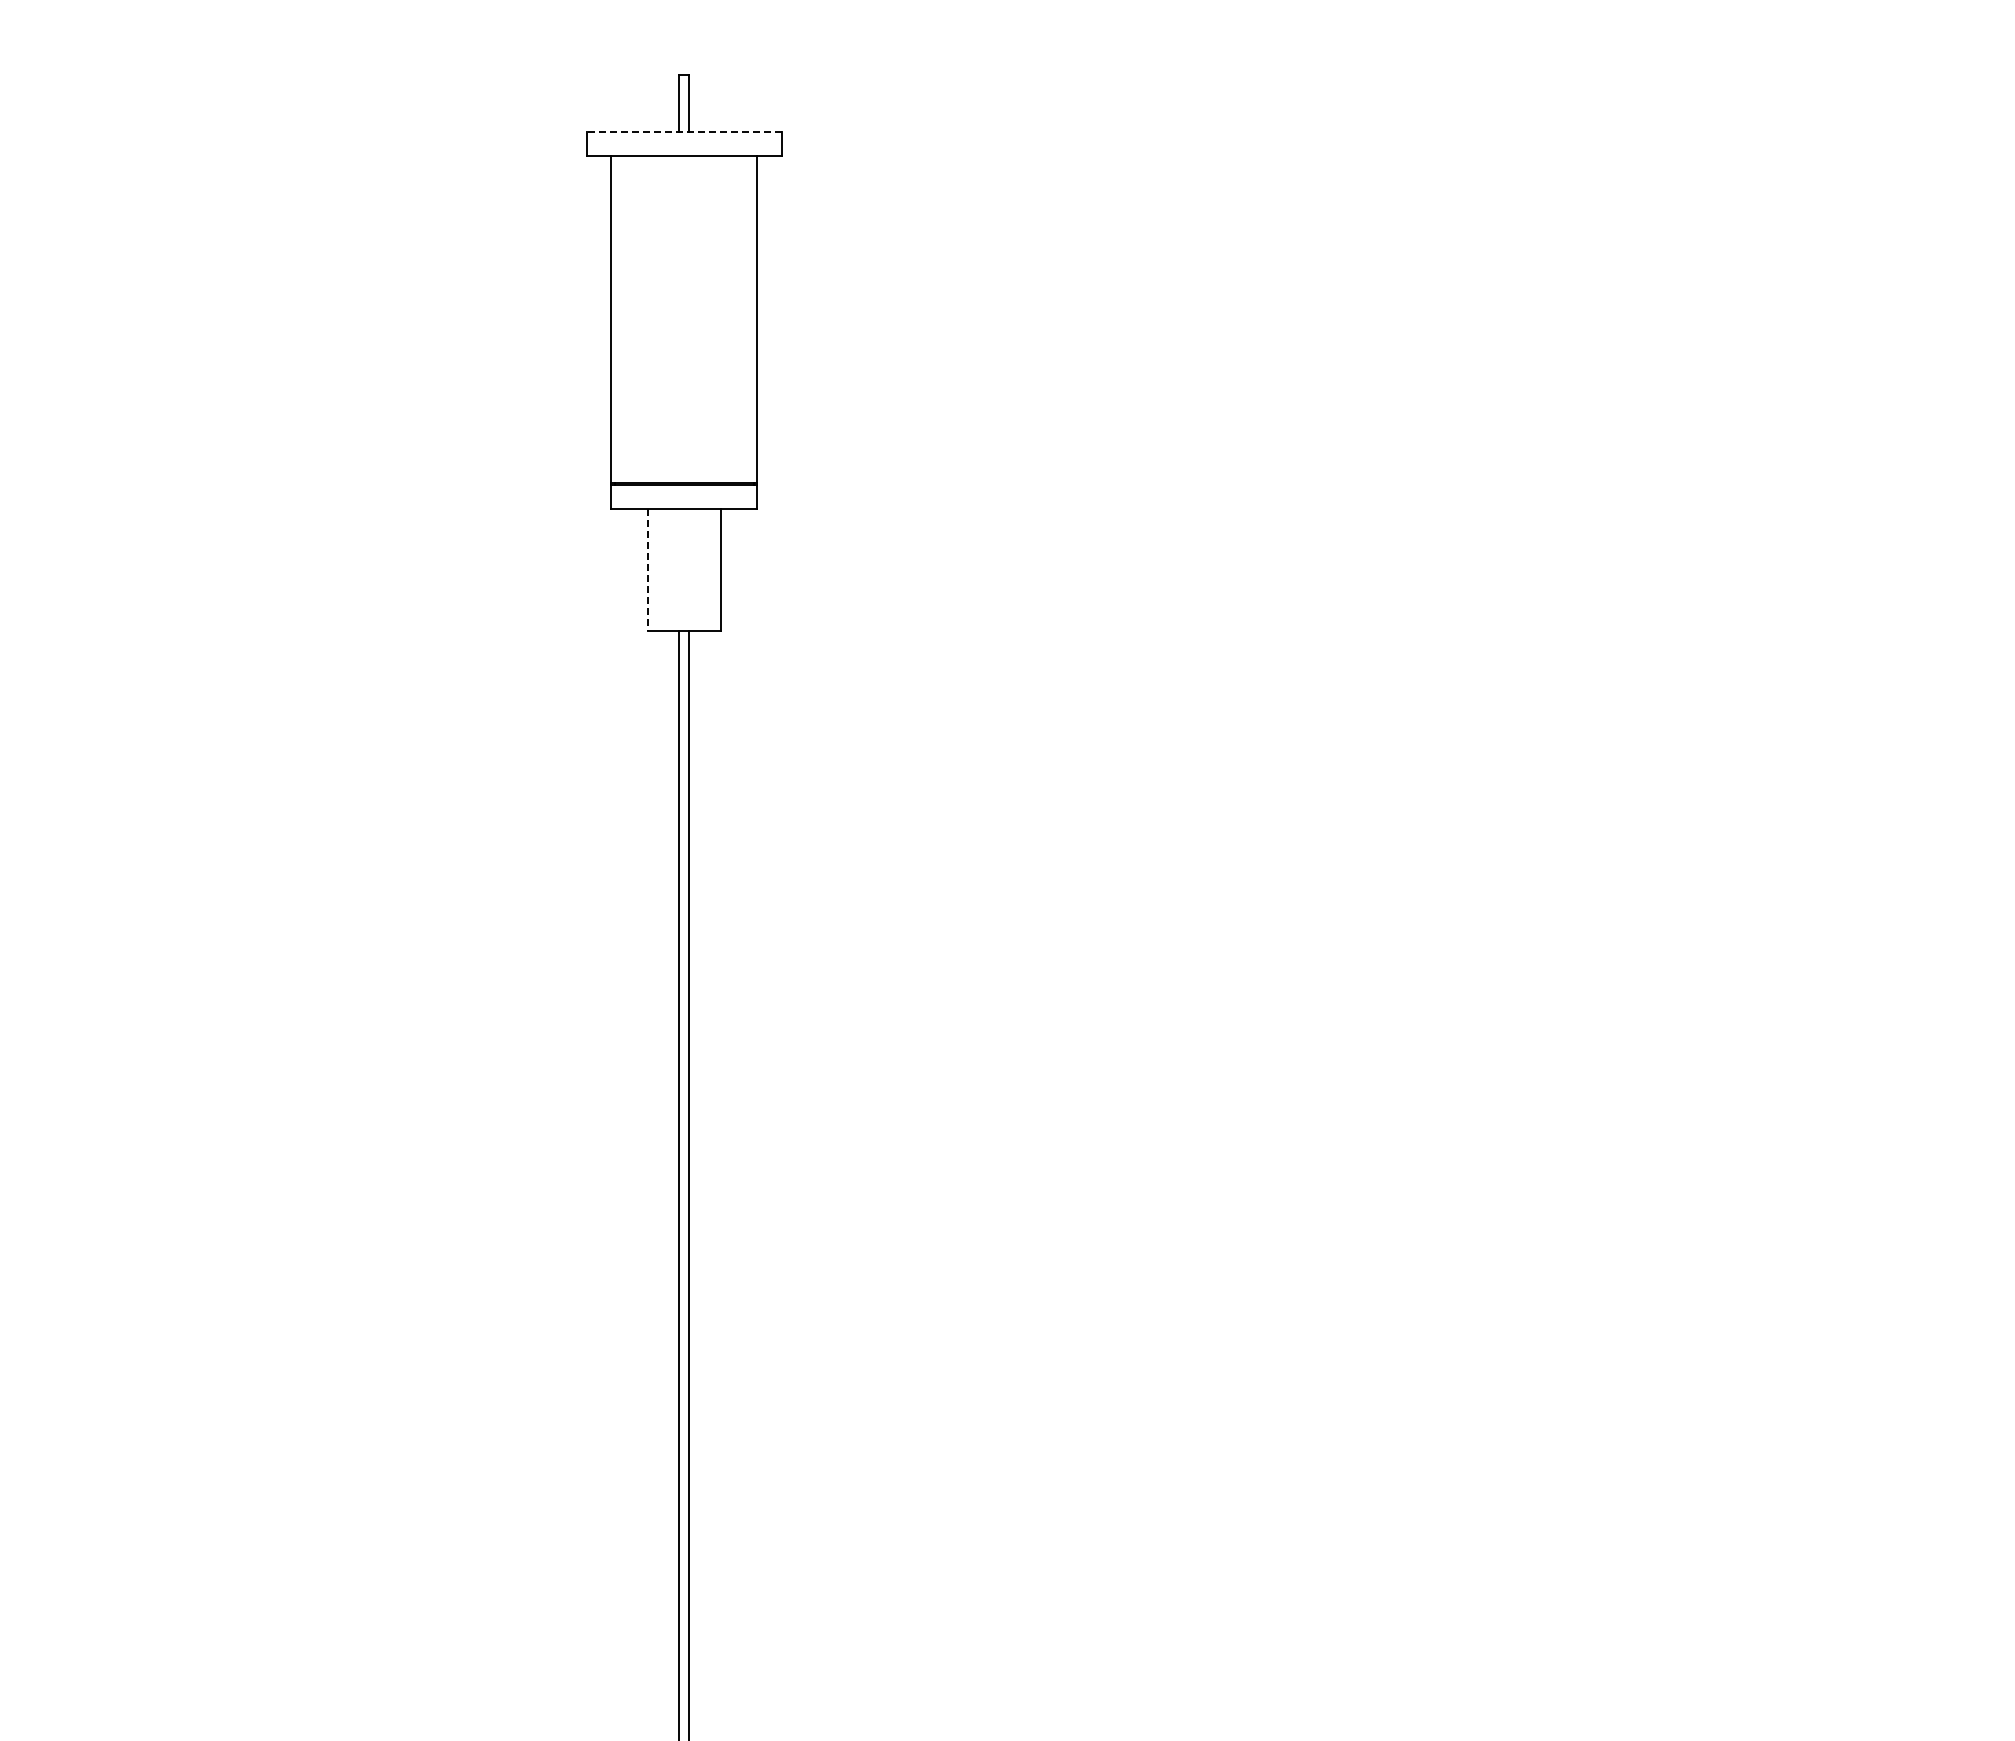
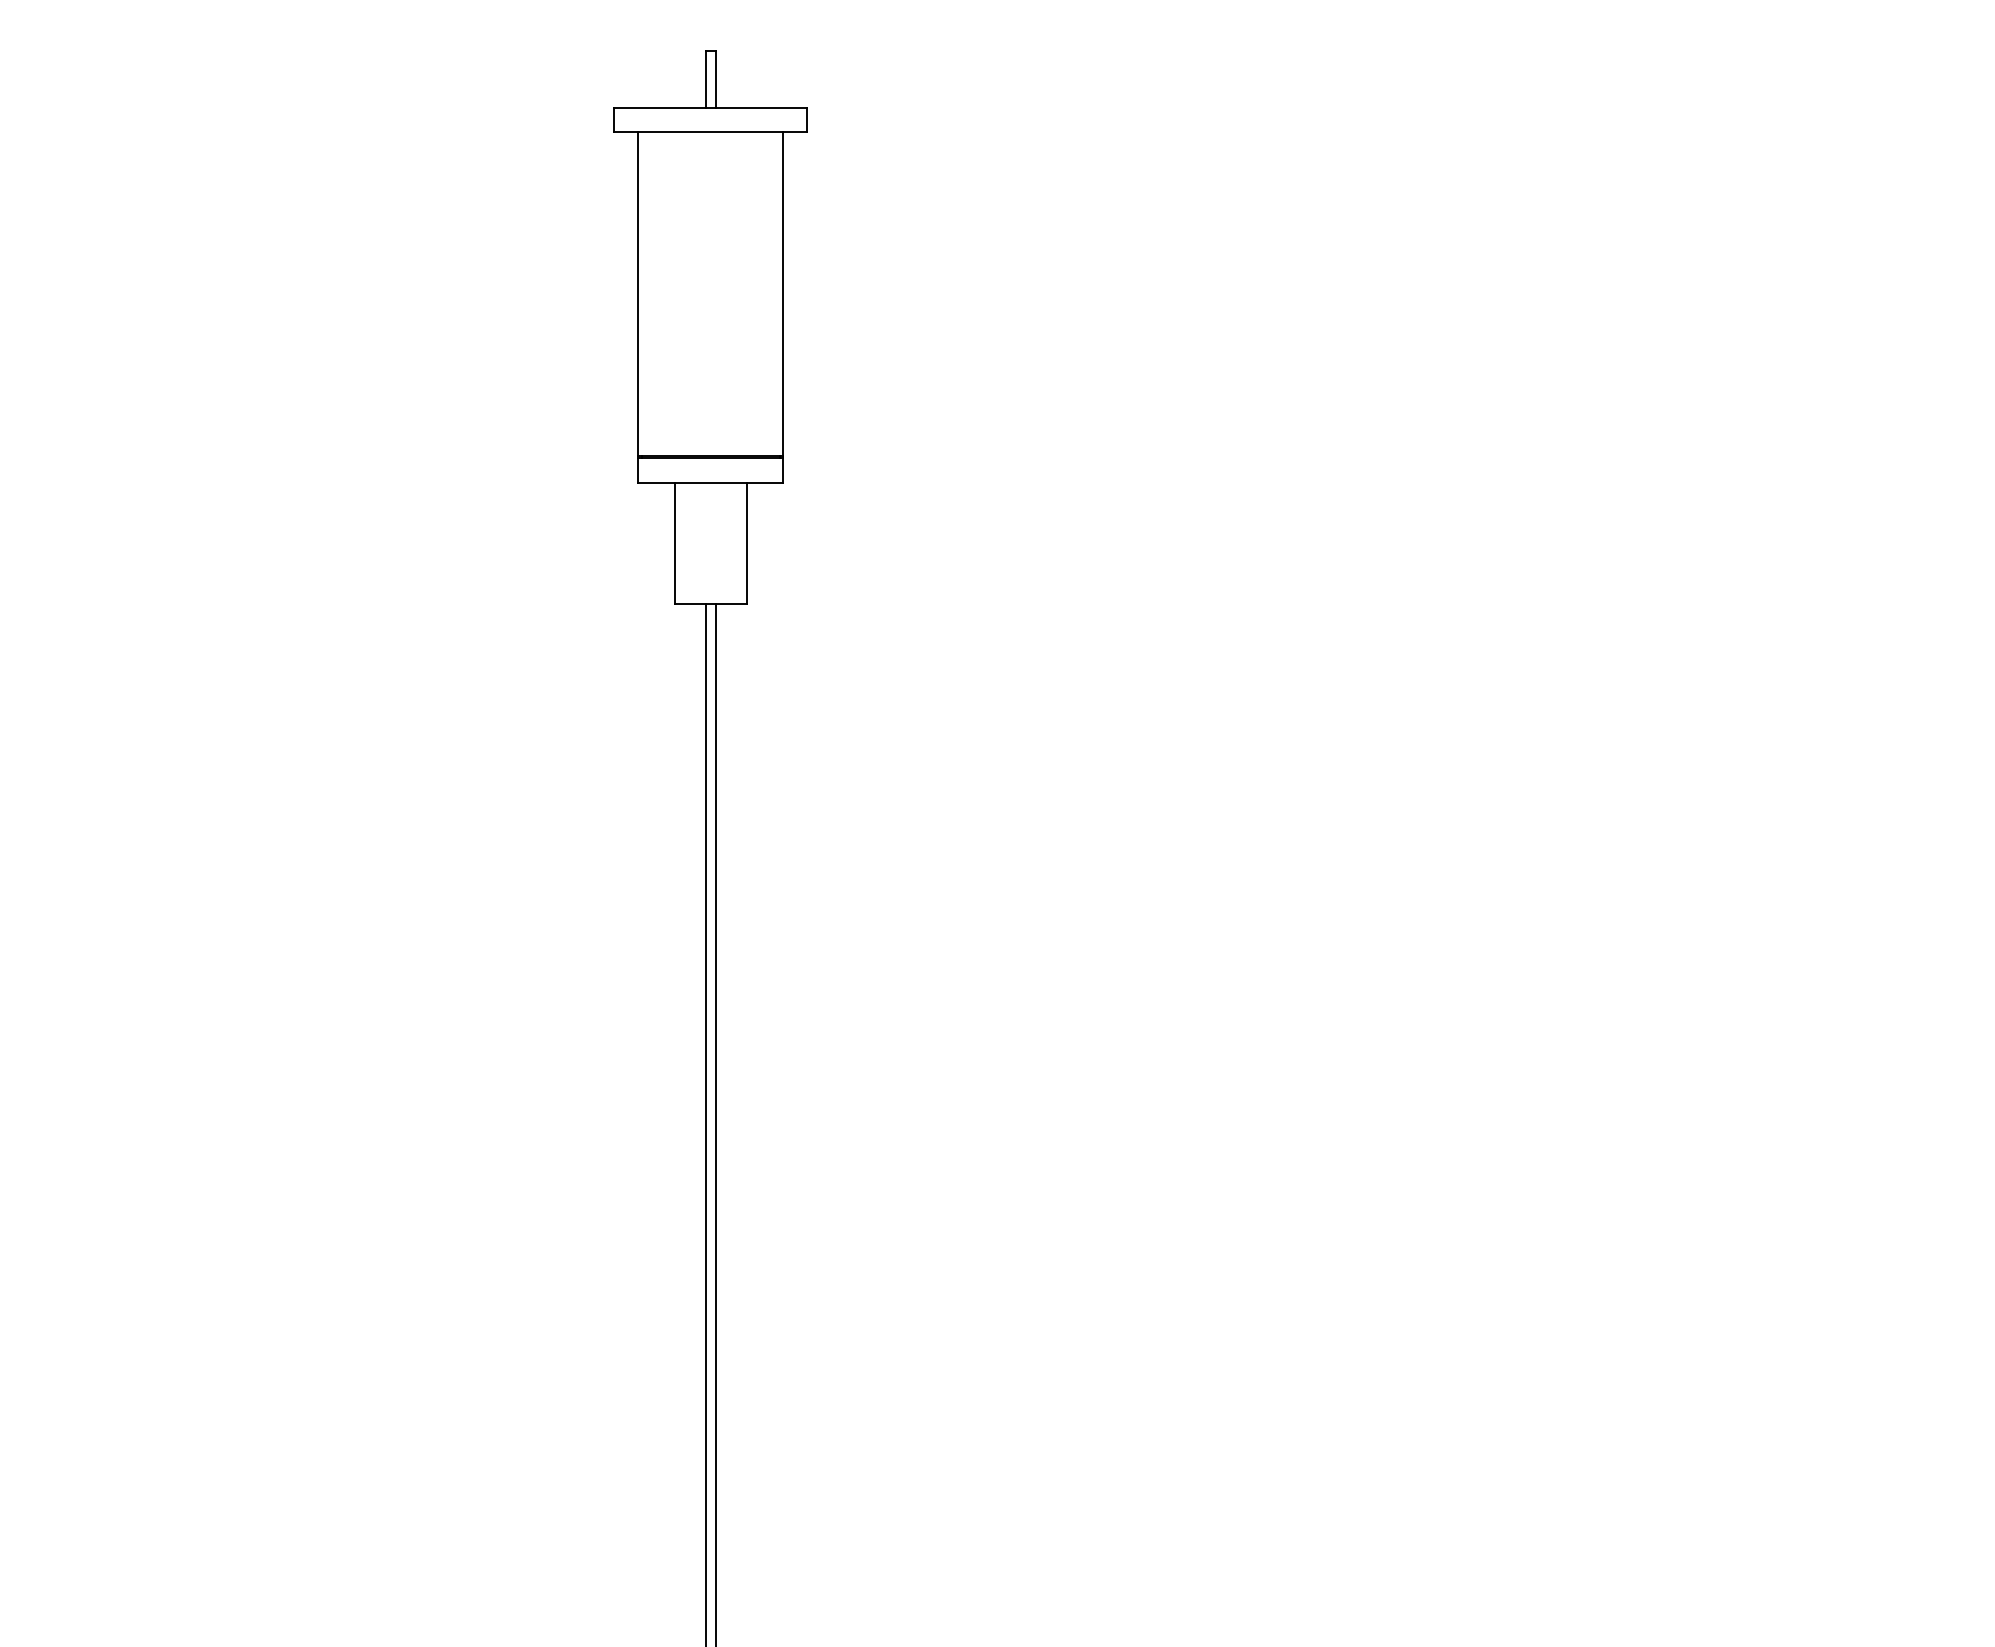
line: (683, 131) -> (710, 107), dashed -> solid
line: (647, 570) -> (674, 543), dashed -> solid

